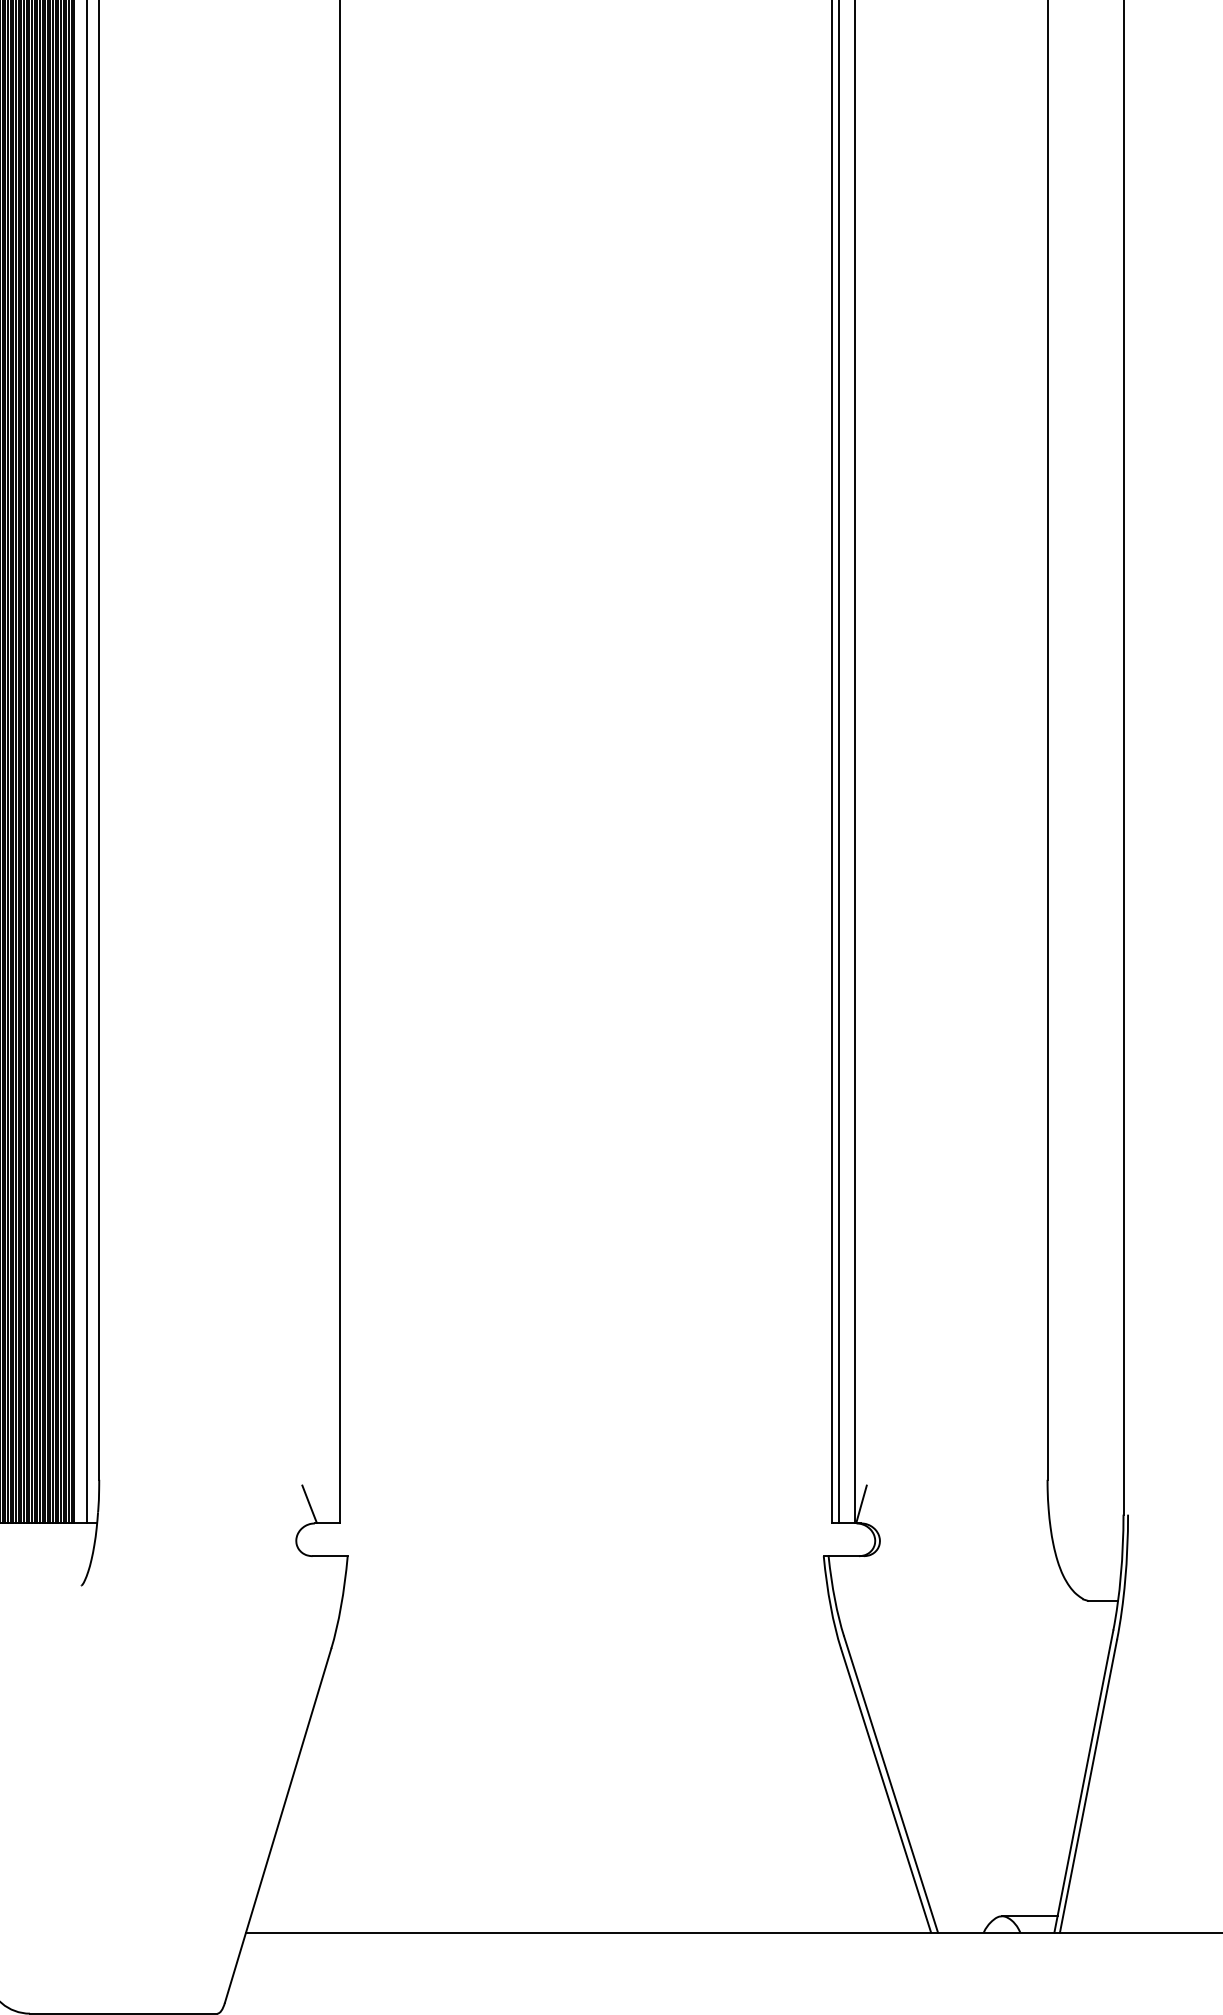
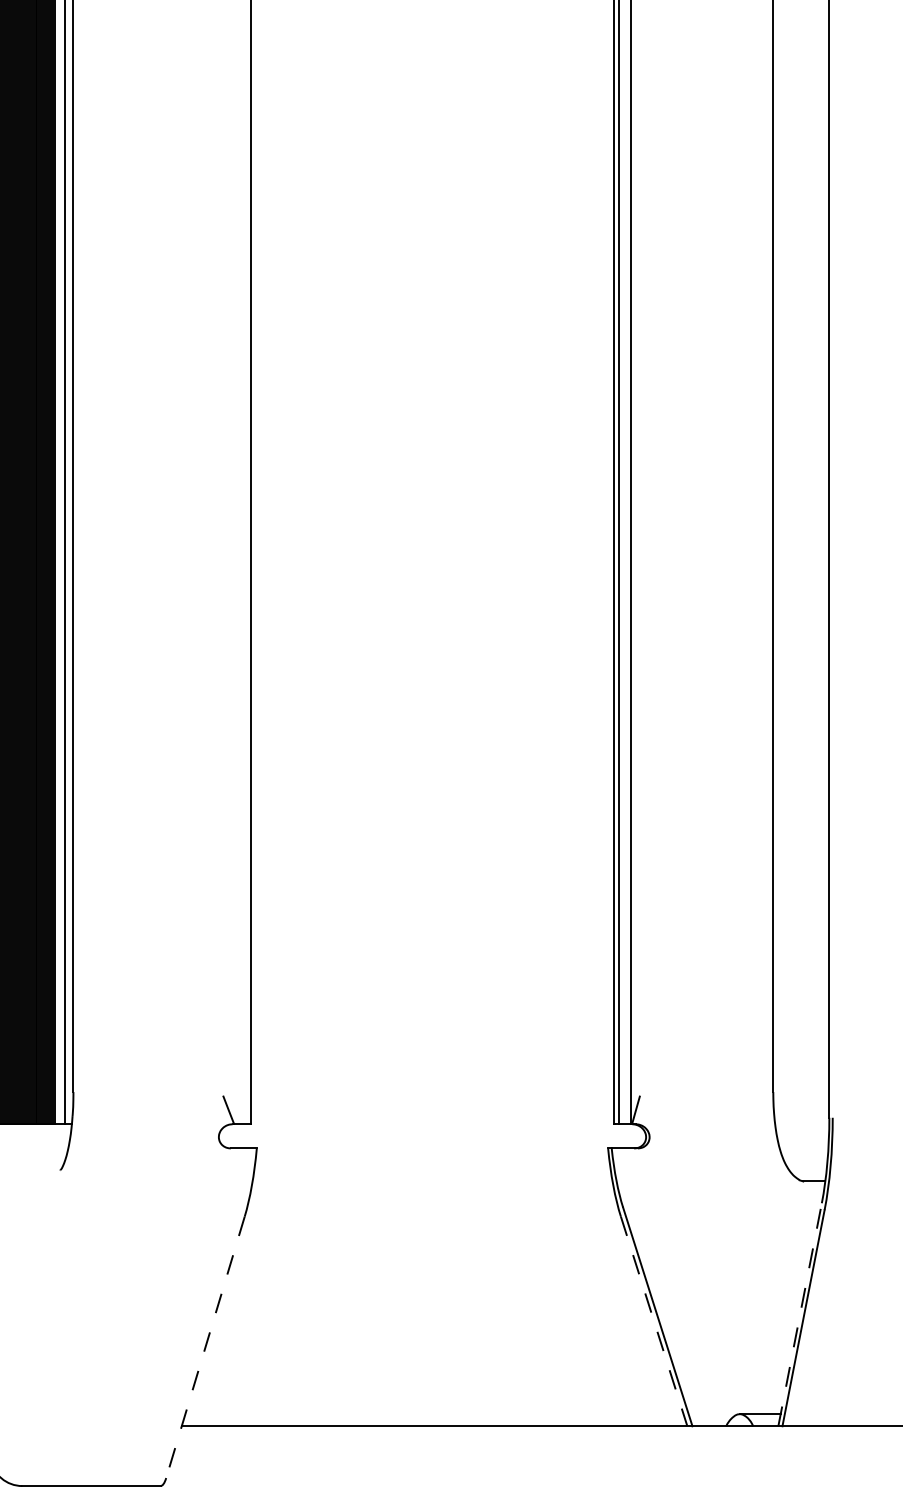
line: (1083, 1781) -> (799, 1314), solid -> dashed
line: (886, 1790) -> (654, 1321), solid -> dashed
line: (278, 1825) -> (205, 1347), solid -> dashed

